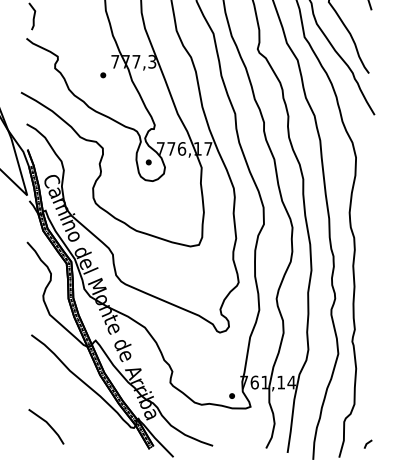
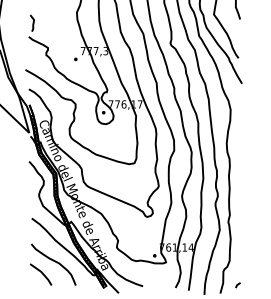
curve: (68, 406) -> (54, 262), added

